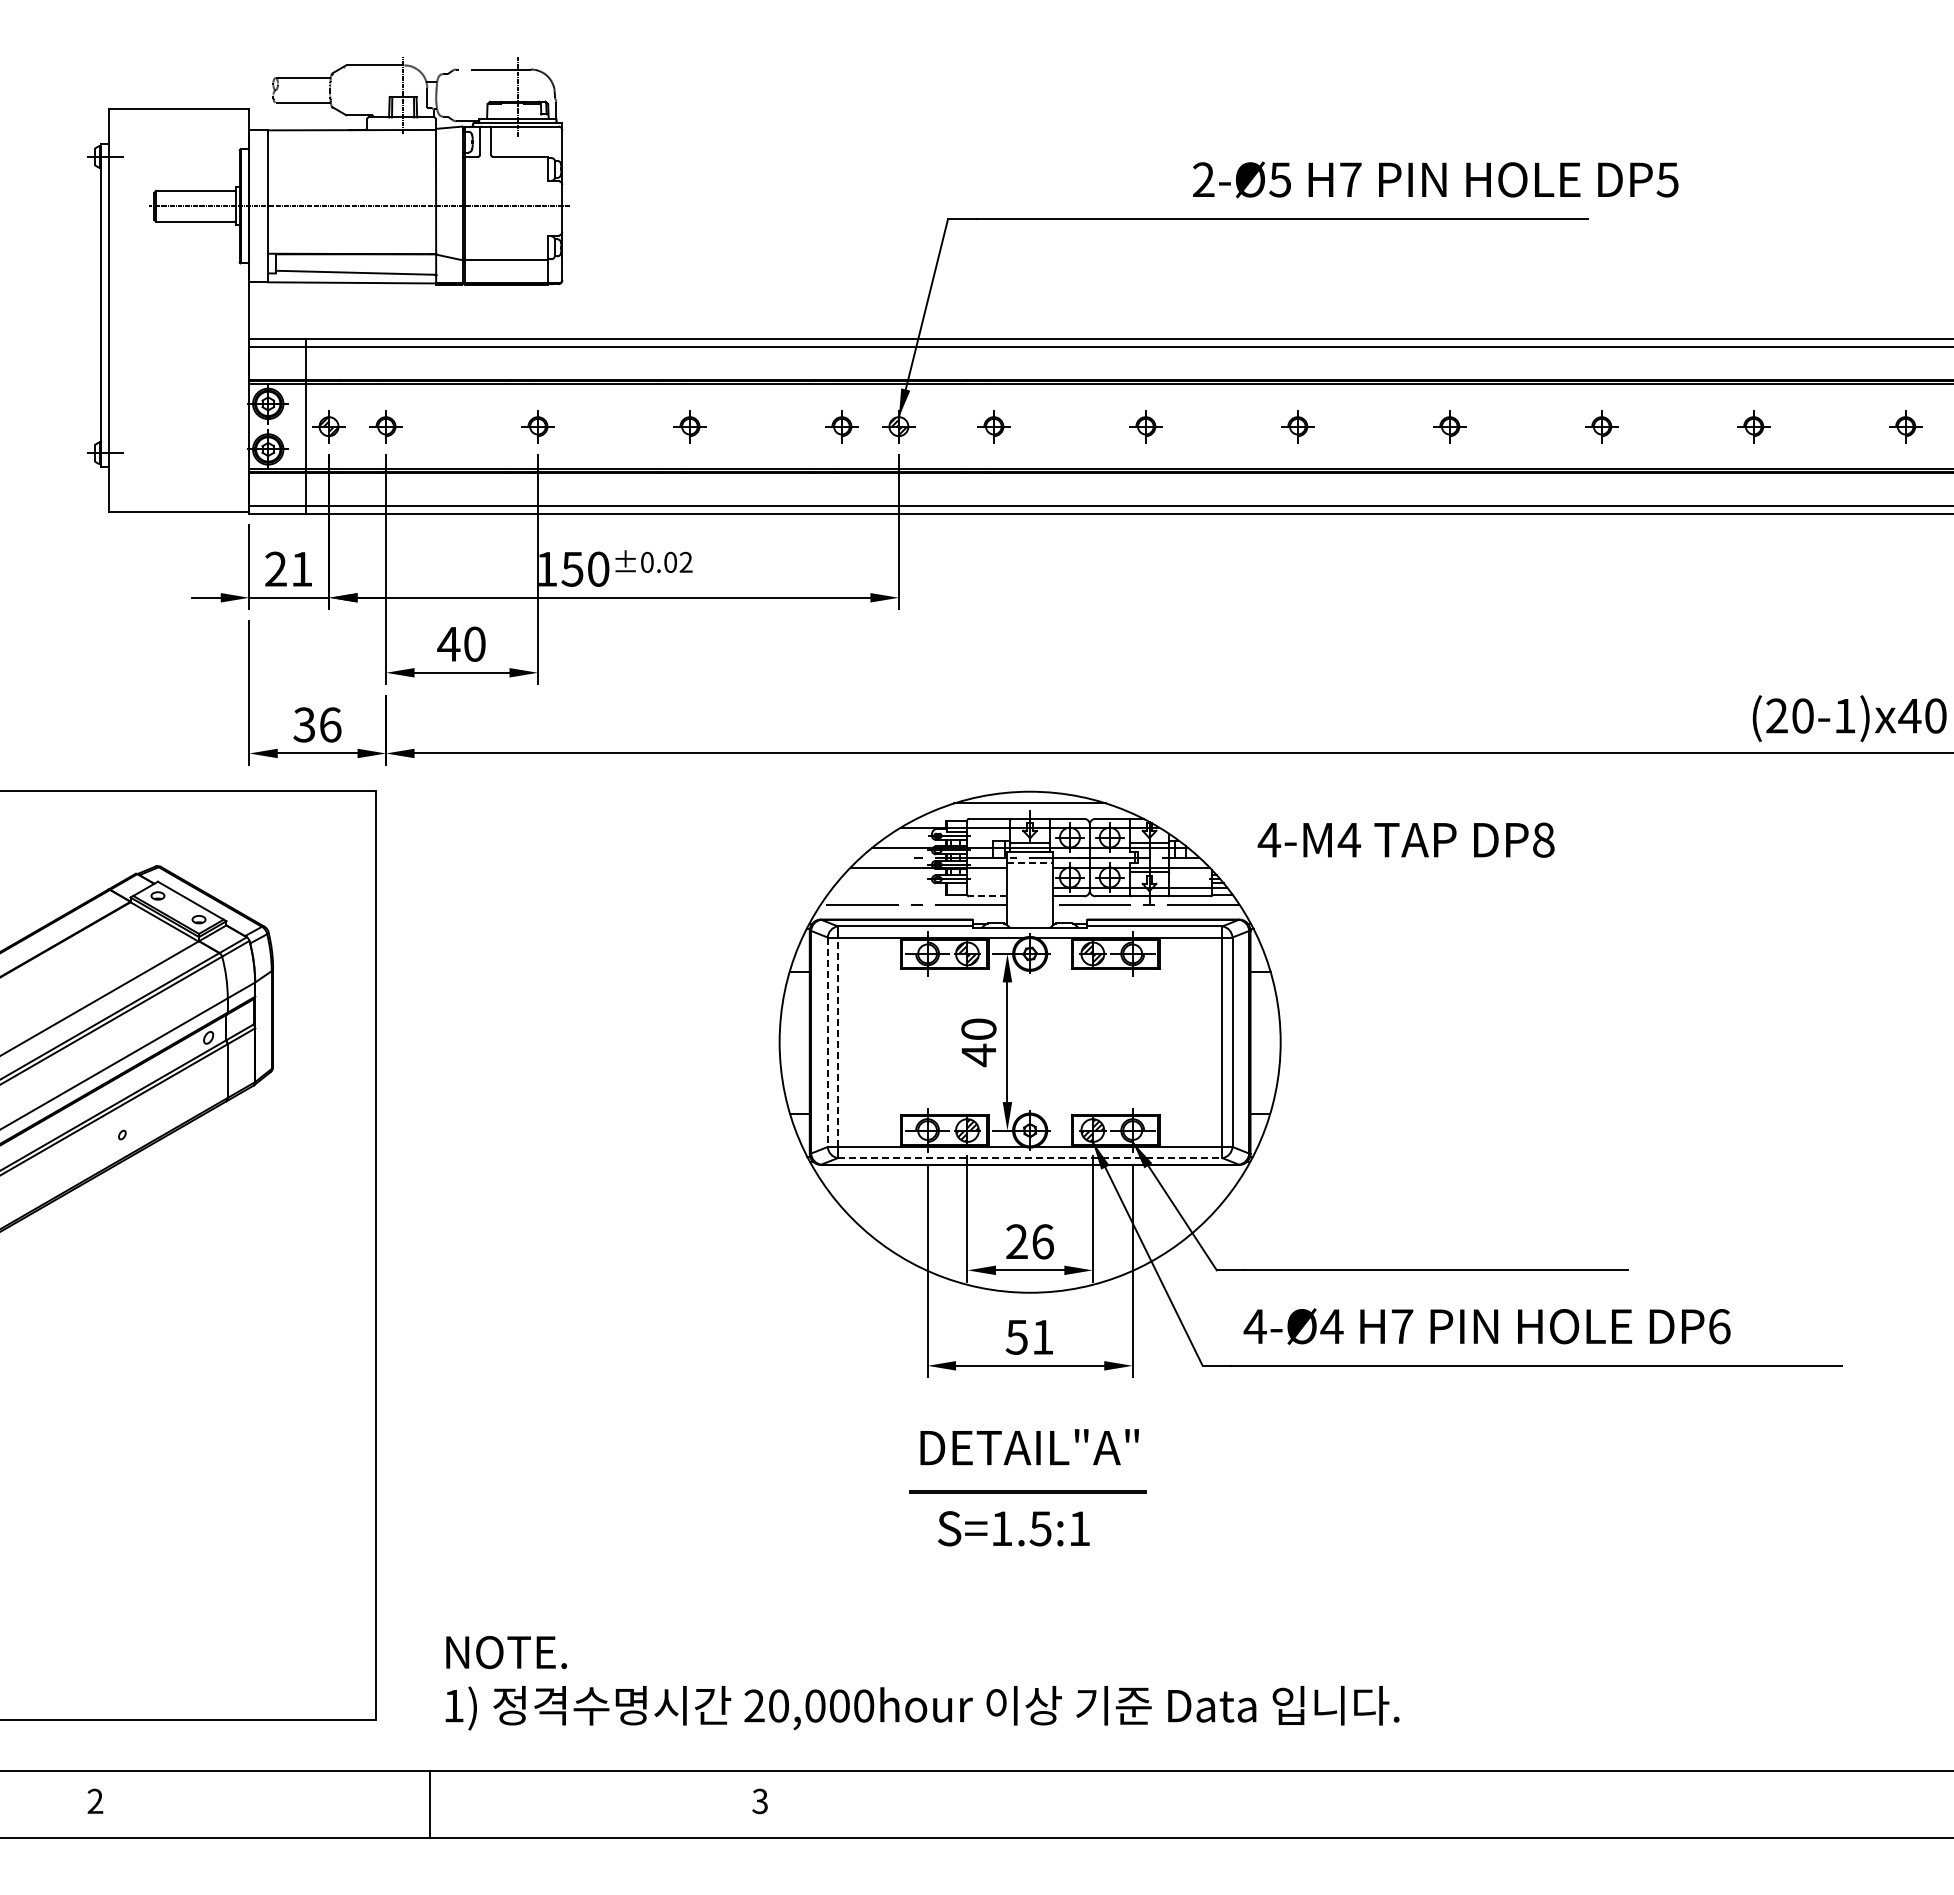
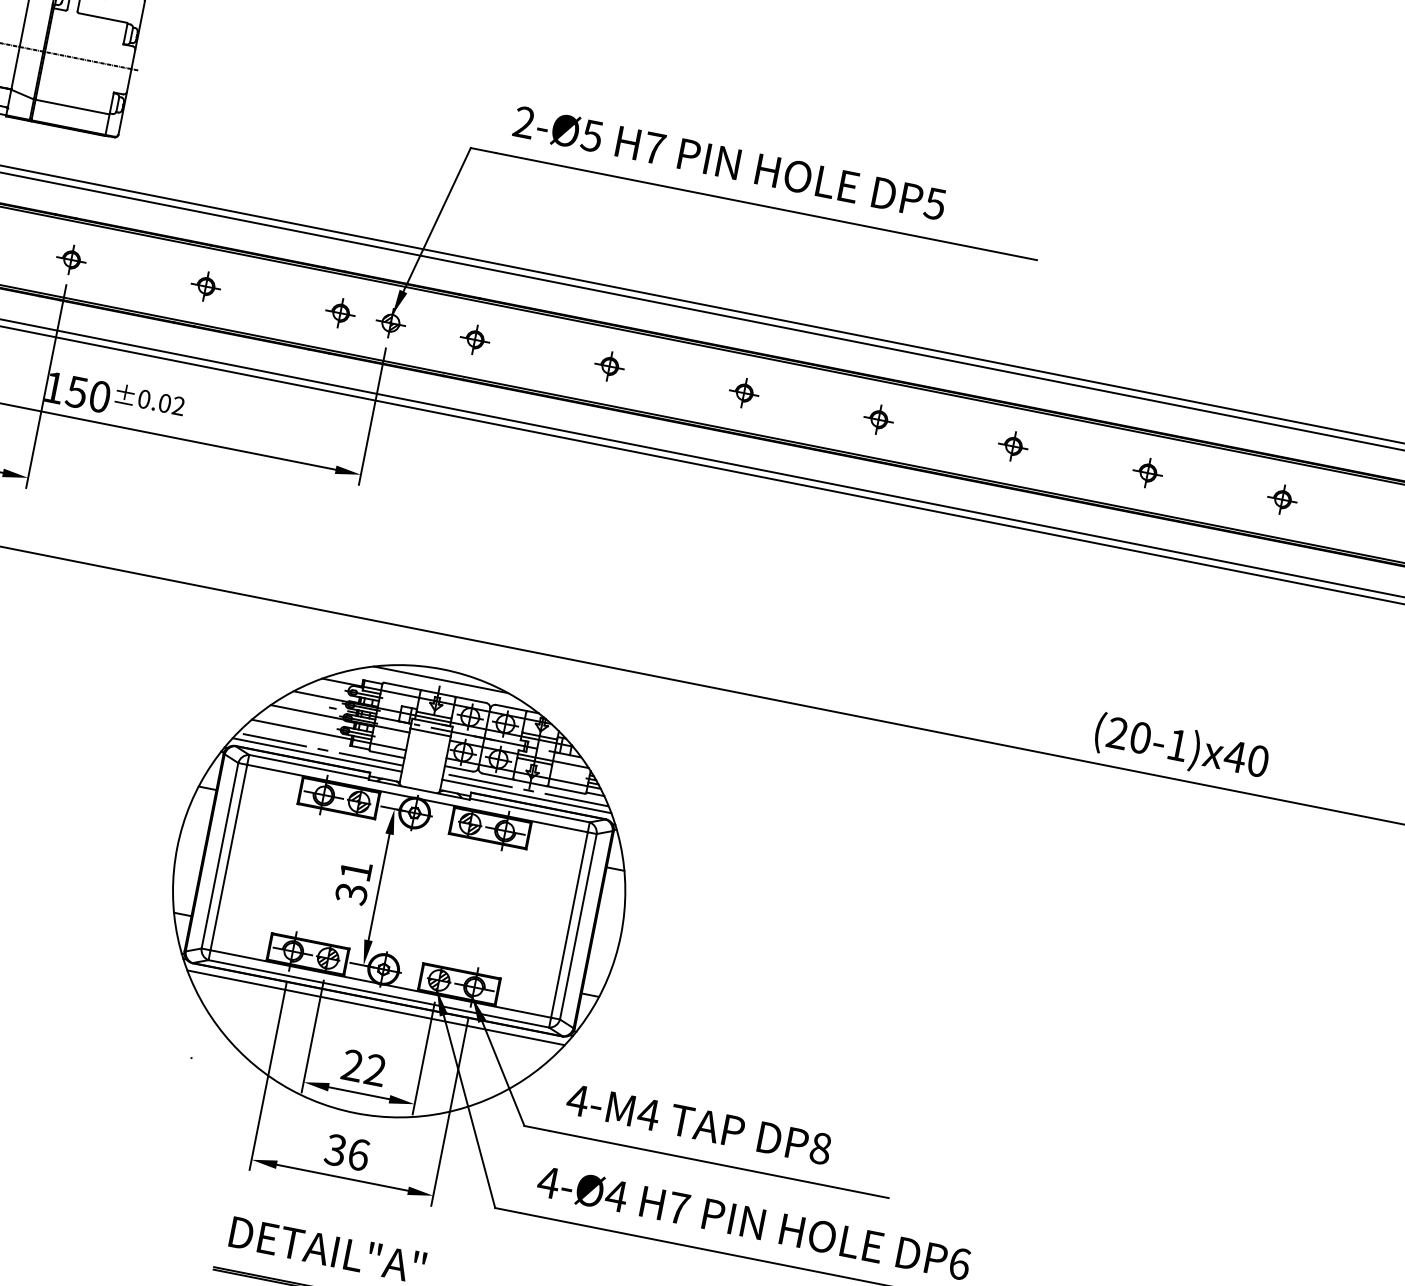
text: (1435, 179) -> (729, 162), moved
text: (1405, 839) -> (698, 1123), moved
line: (1030, 862) -> (430, 732), dashed -> solid
line: (920, 887) -> (329, 735), added
line: (987, 896) -> (386, 754), dashed -> solid
line: (911, 911) -> (317, 754), added
line: (1148, 911) -> (526, 796), added
line: (827, 1042) -> (219, 855), dashed -> solid
line: (837, 1042) -> (228, 857), dashed -> solid
text: (978, 1042) -> (353, 882), 40 -> 31
line: (1030, 1158) -> (379, 994), dashed -> solid
line: (1030, 1173) -> (376, 1007), added
text: (1042, 1241) -> (375, 1069), 26 -> 22
text: (1029, 1336) -> (347, 1151), 51 -> 36

